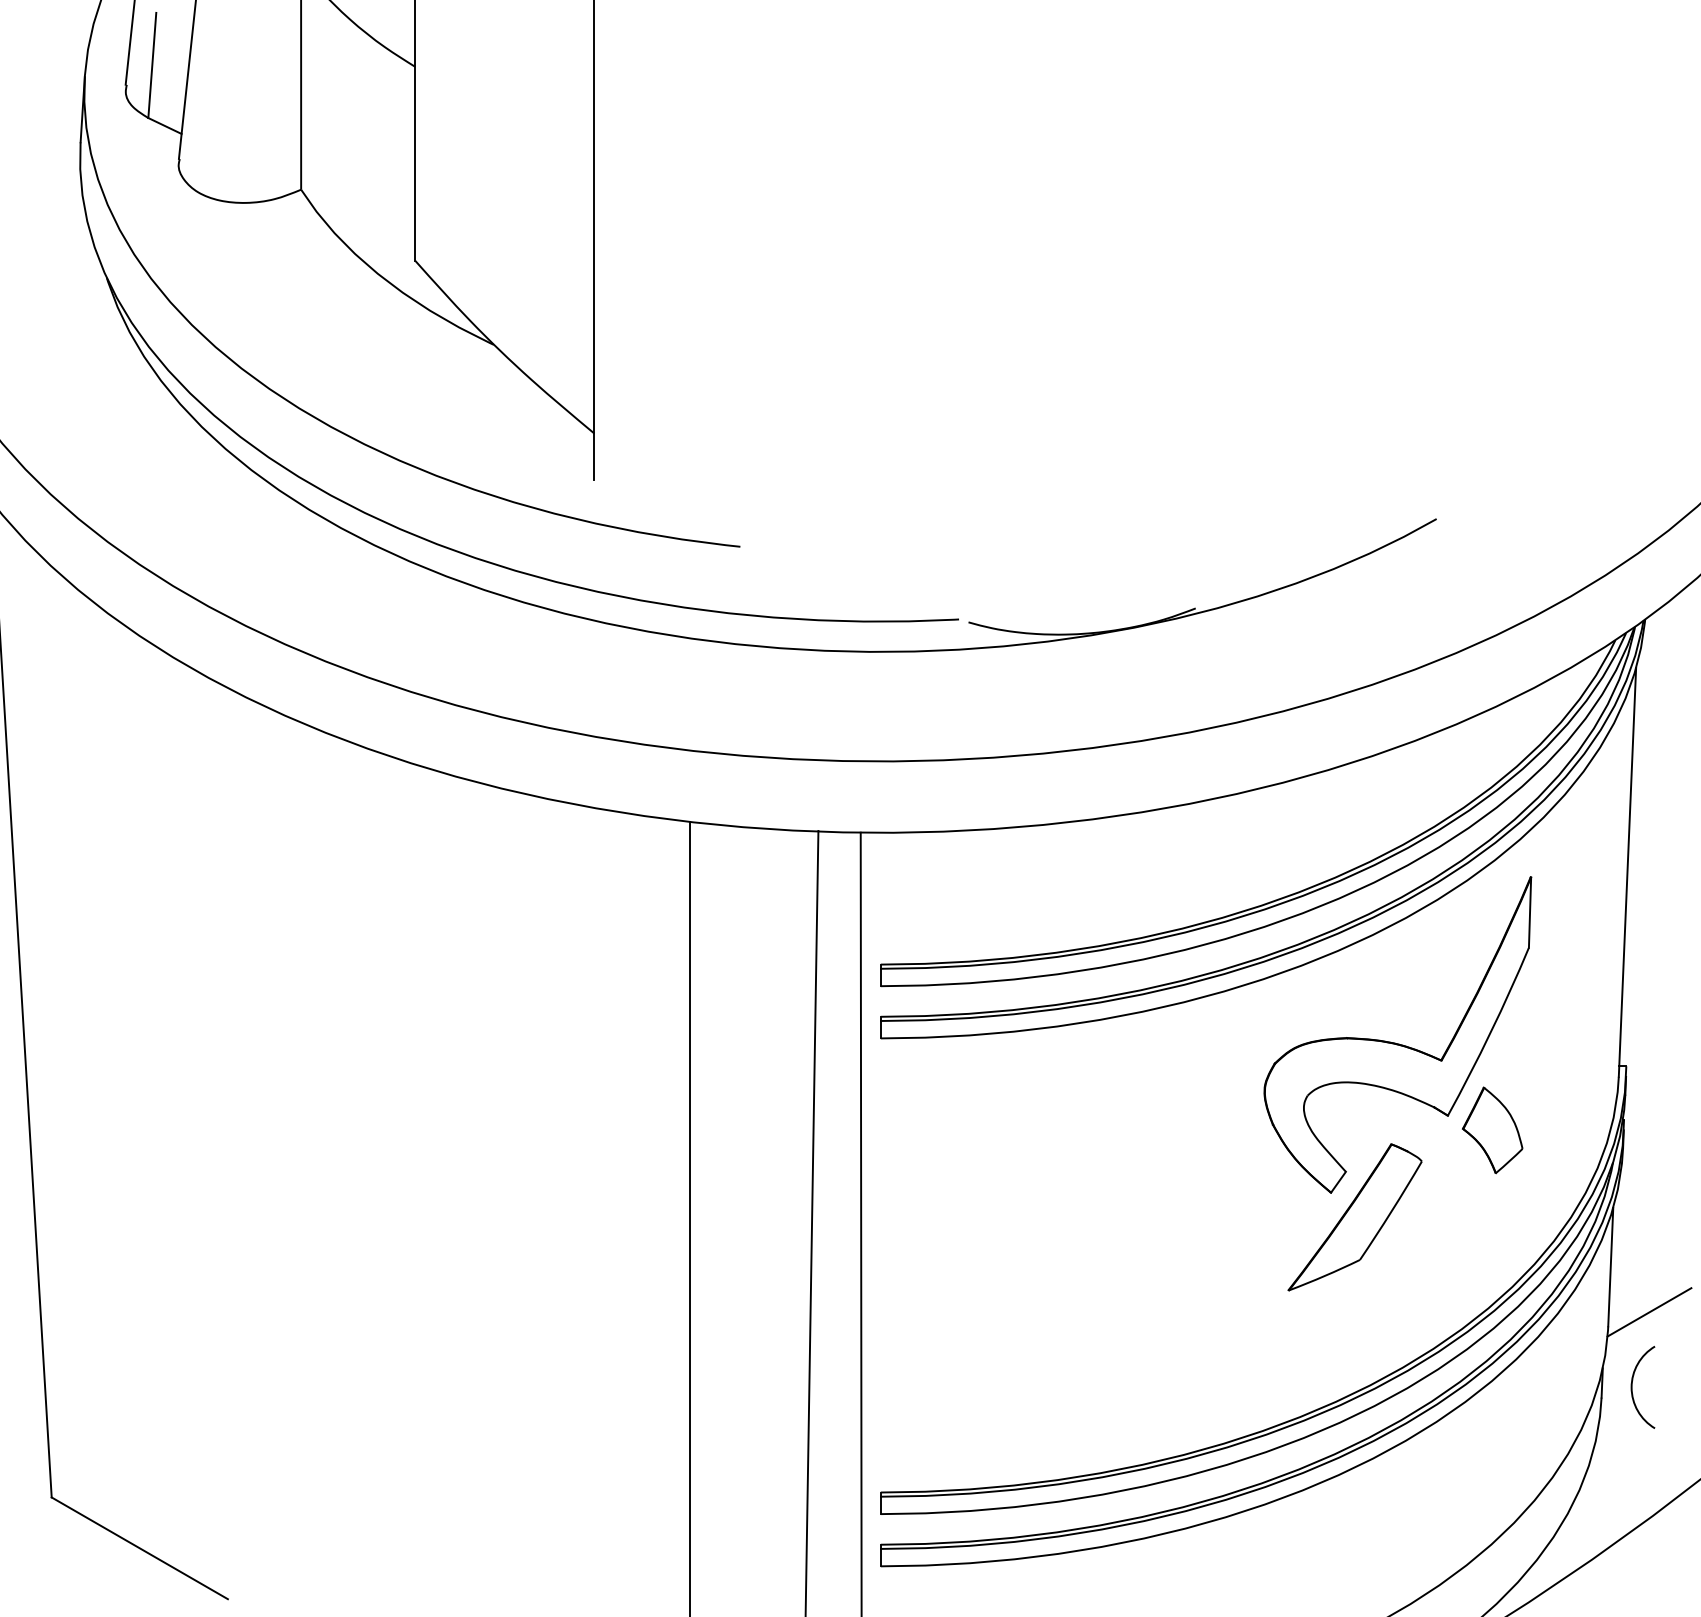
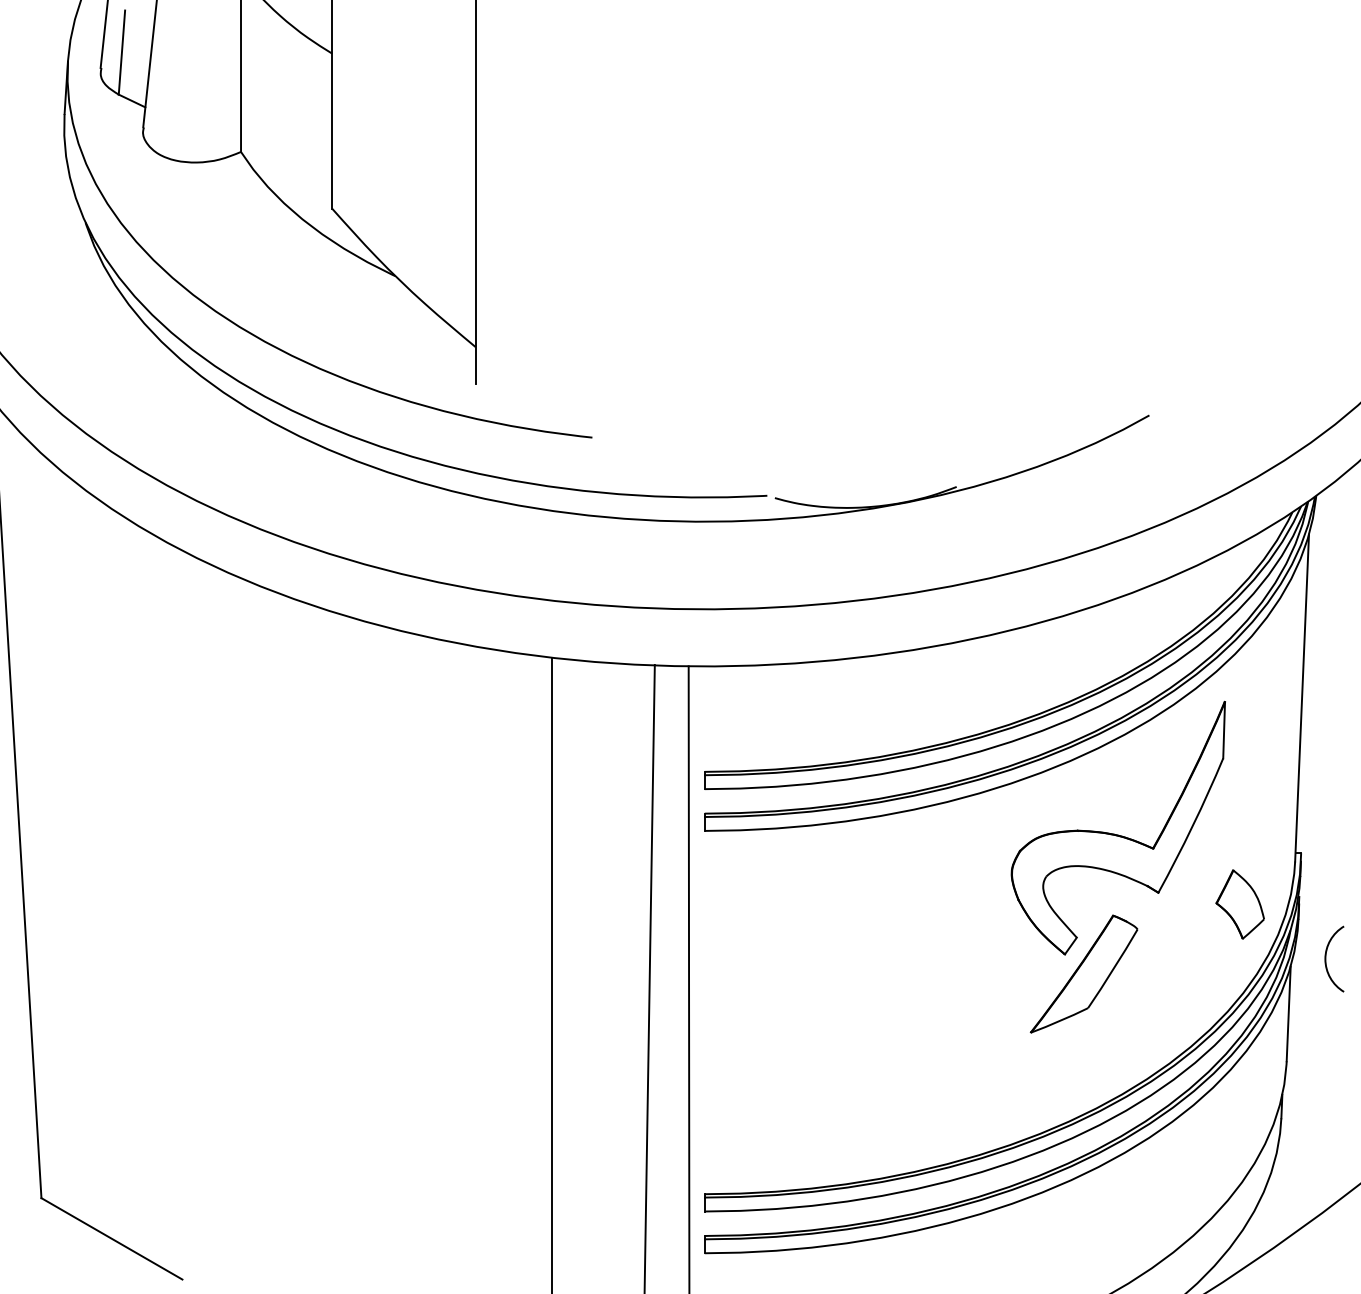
part: (1491, 1130) -> (1239, 904), moved
line: (1649, 1311) -> (1319, 1049), removed
arc: (1633, 1386) -> (1326, 958), moved

